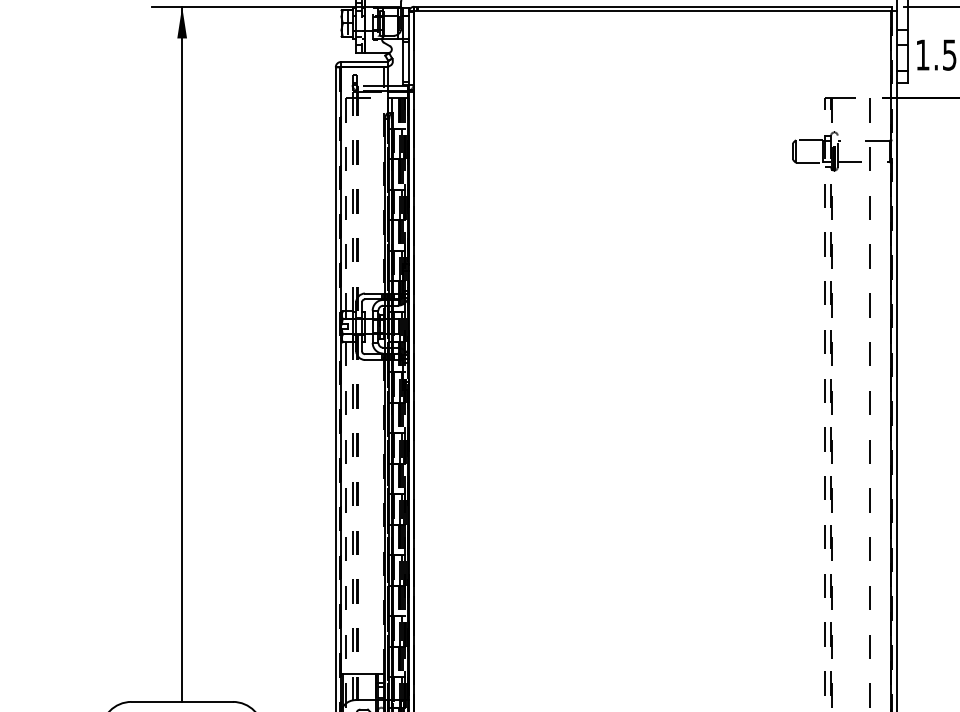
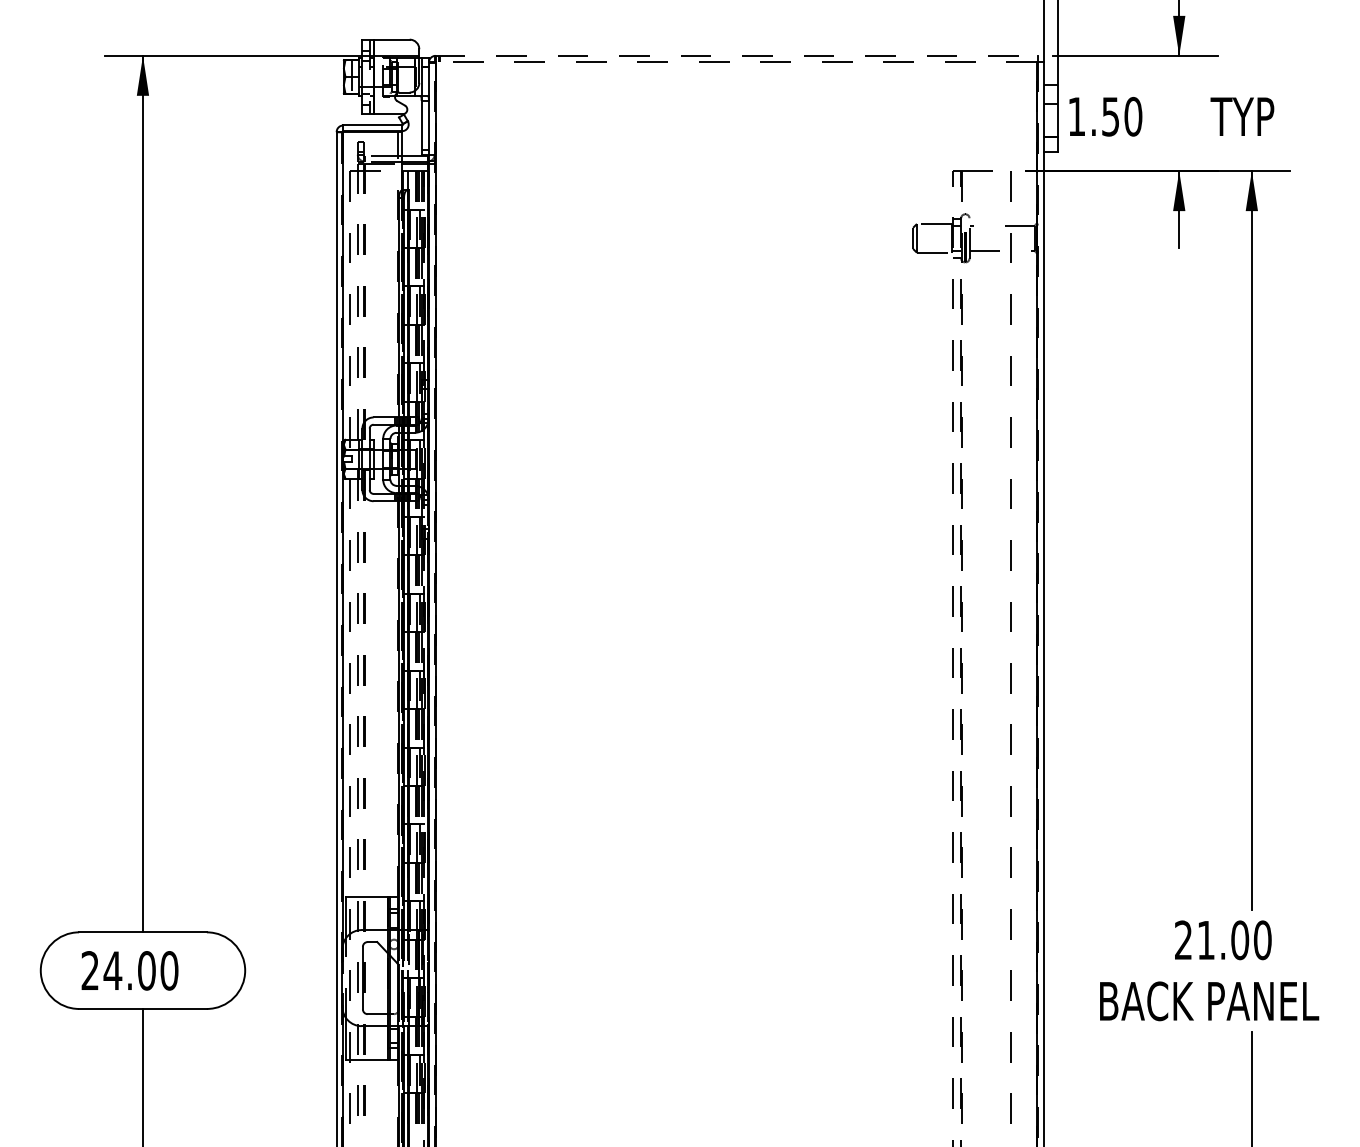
line: (652, 6) -> (736, 55), solid -> dashed
line: (652, 11) -> (736, 61), solid -> dashed

